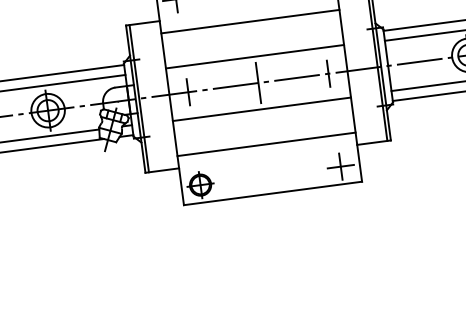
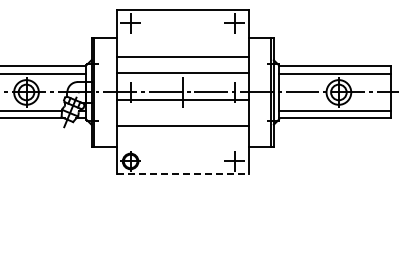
line: (250, 21) -> (182, 56), moved
line: (261, 108) -> (182, 99), moved
line: (266, 145) -> (182, 126), moved
line: (274, 193) -> (183, 174), solid -> dashed

